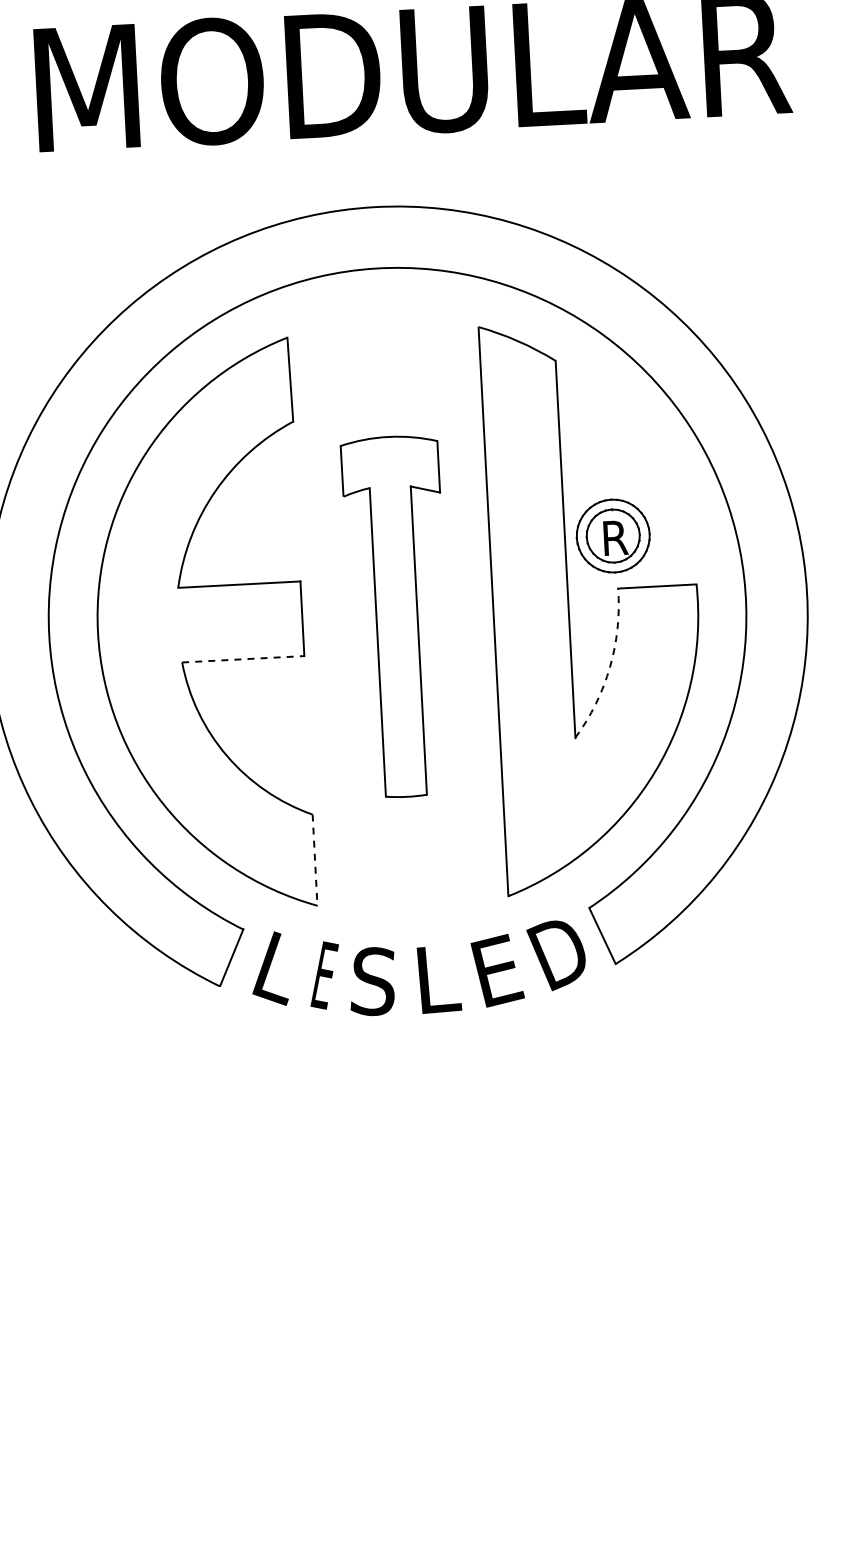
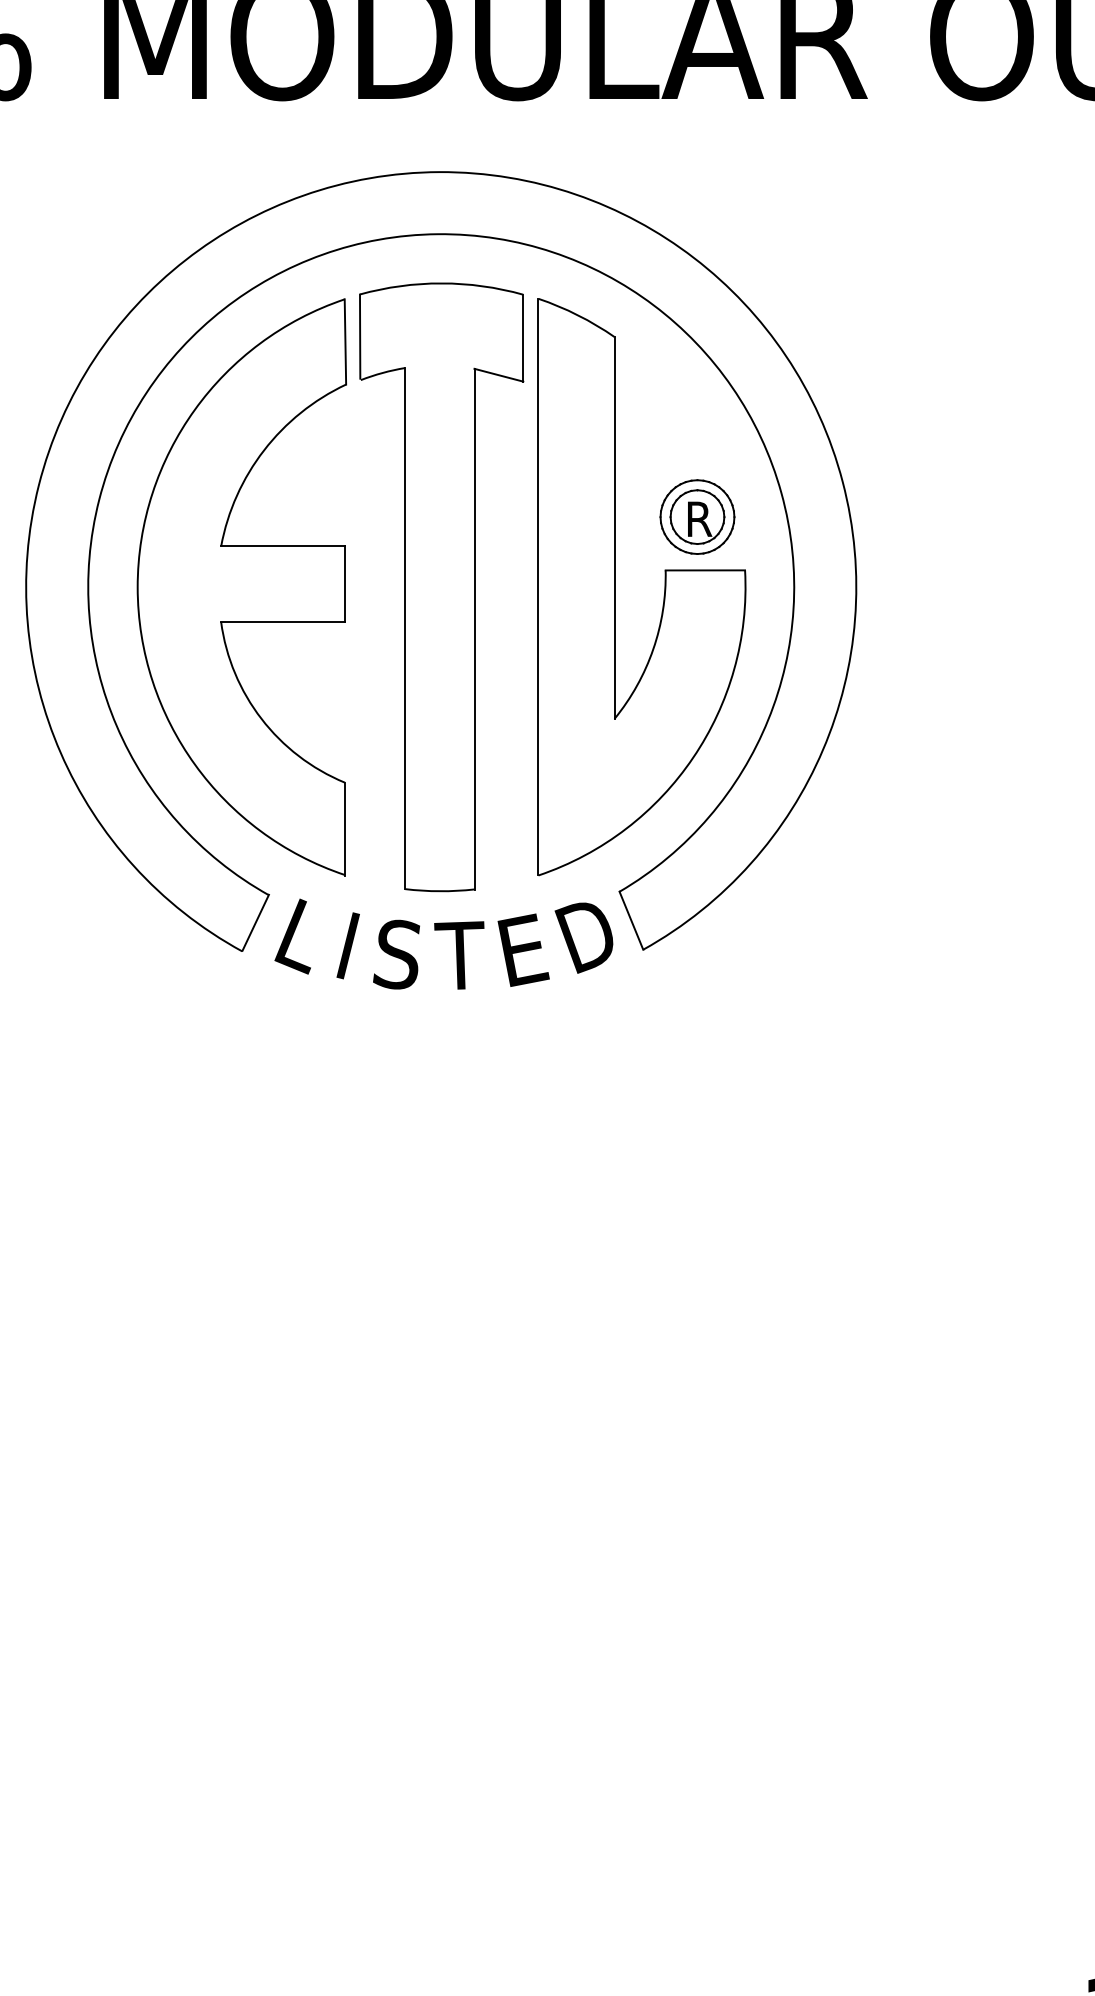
part: (613, 535) -> (697, 516), moved
part: (397, 617) -> (441, 587), size x1.67
line: (243, 659) -> (283, 622), dashed -> solid
arc: (610, 667) -> (653, 649), dashed -> solid
line: (314, 860) -> (344, 829), dashed -> solid
text: (324, 975) -> (348, 945), E -> I
text: (434, 979) -> (459, 955), L -> T

